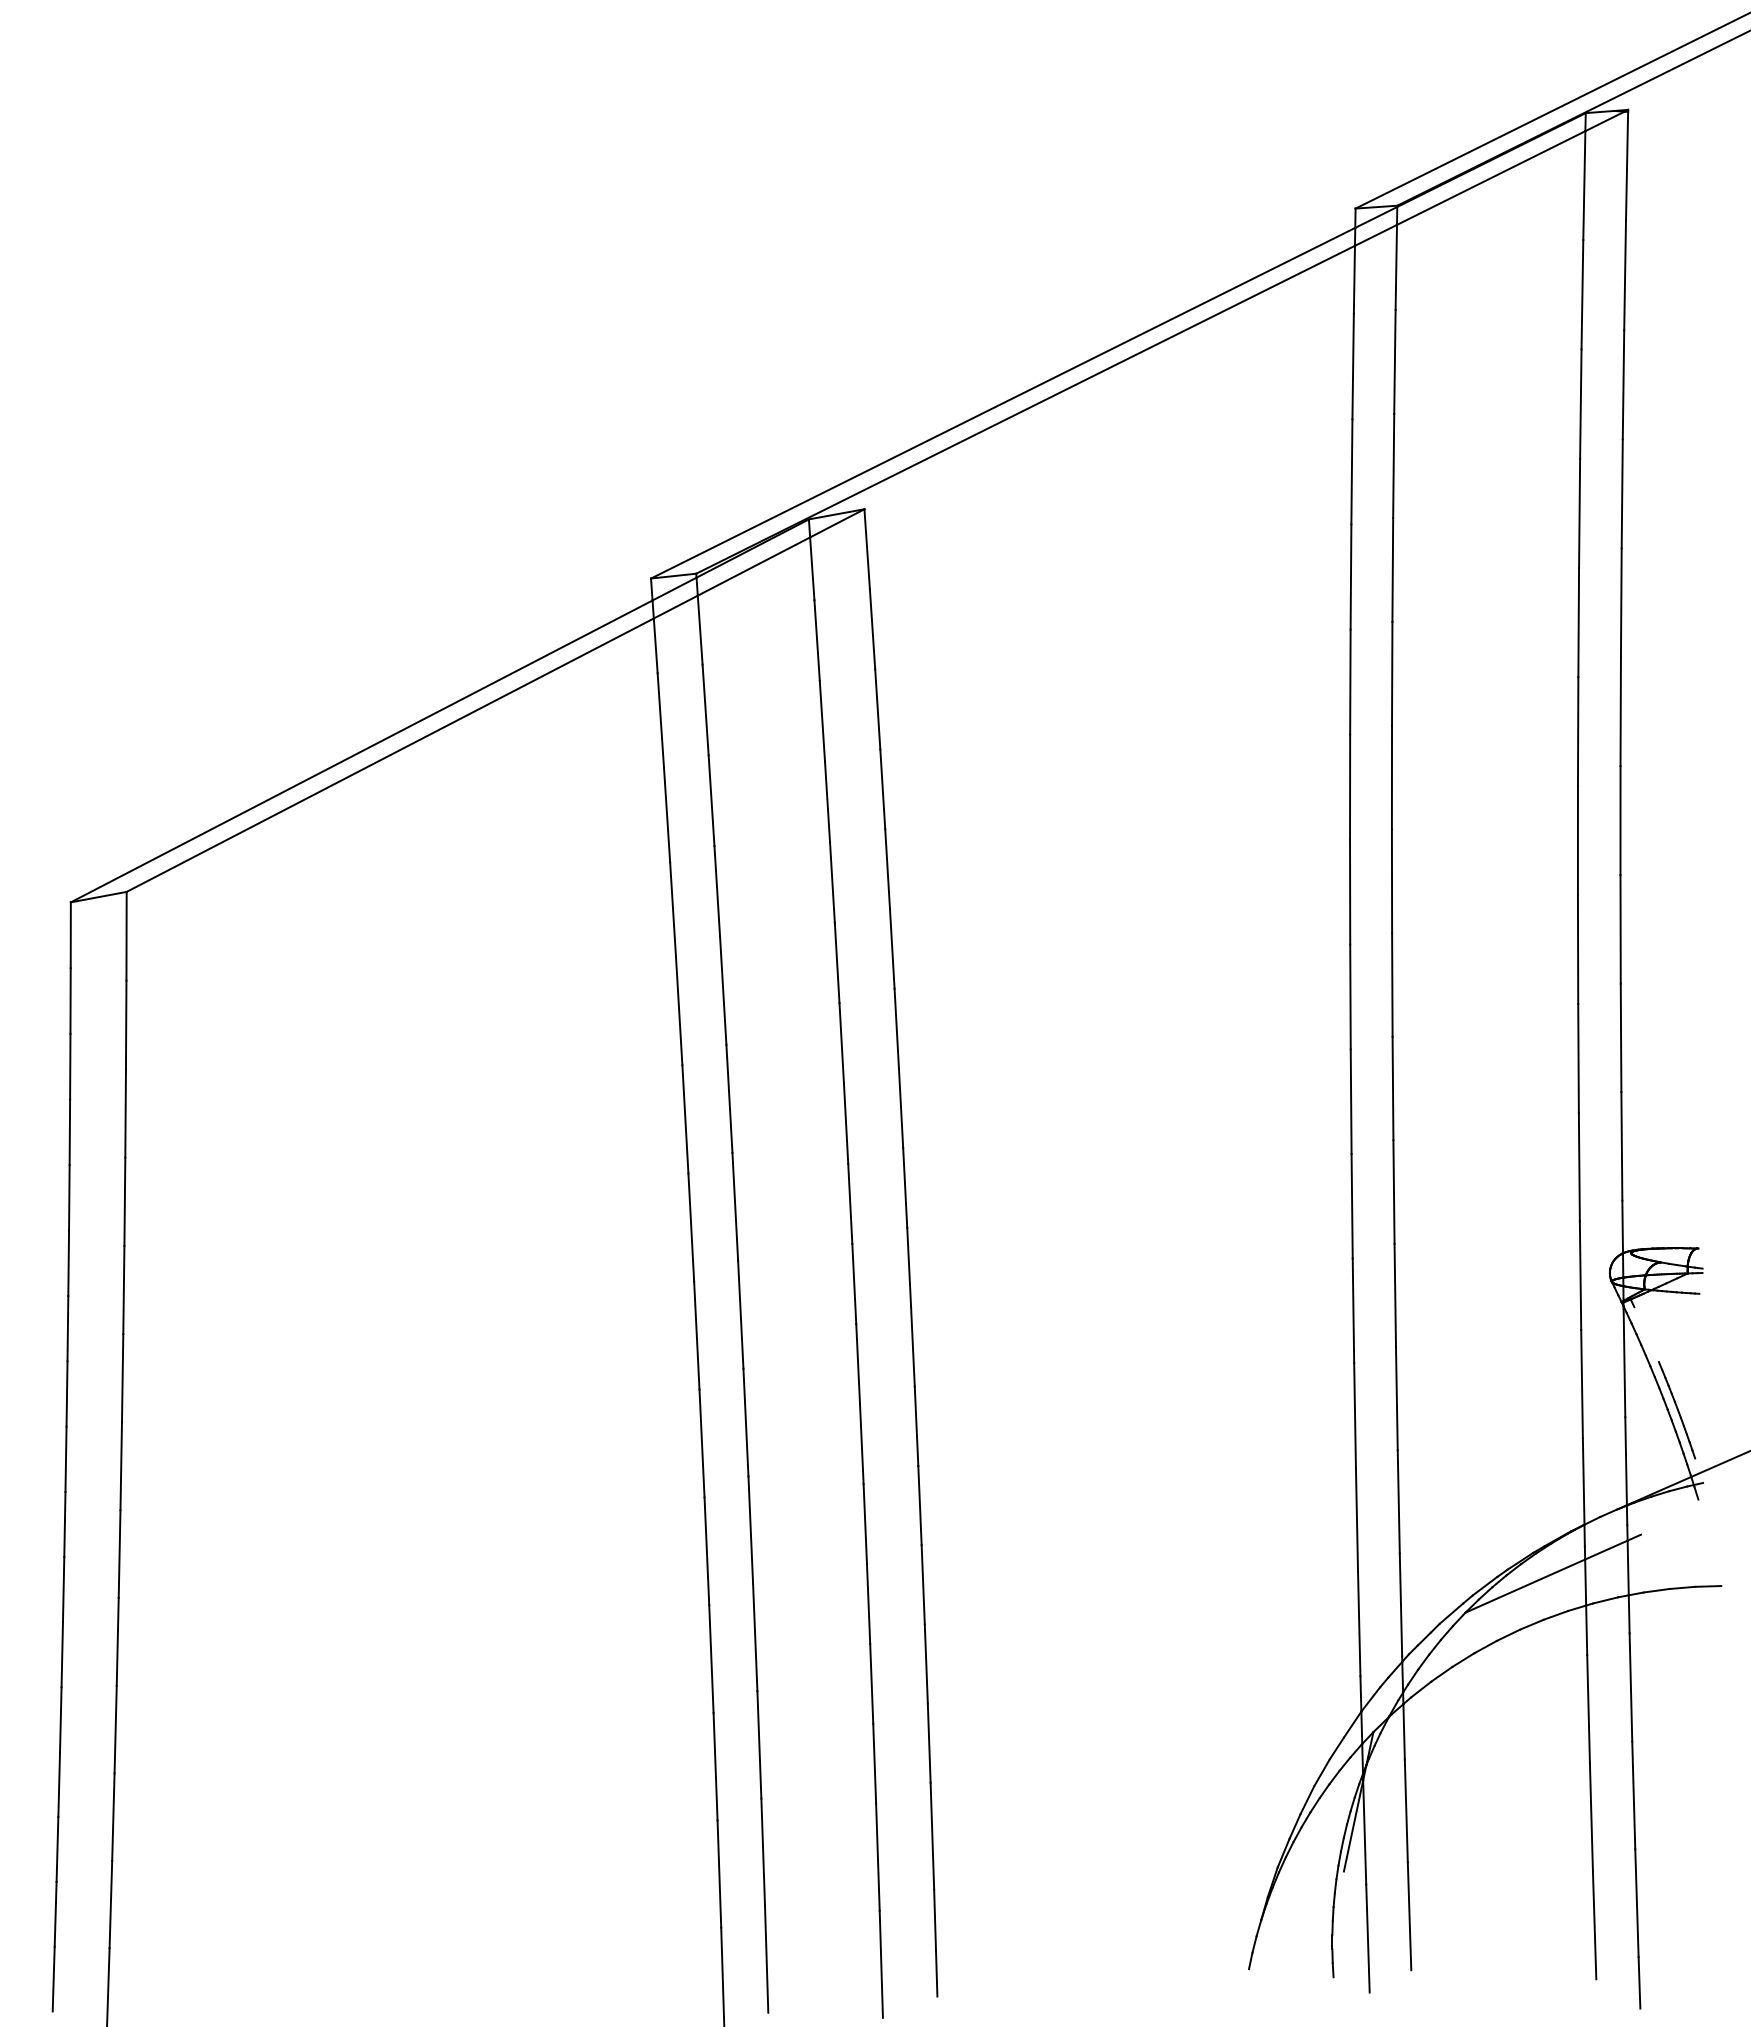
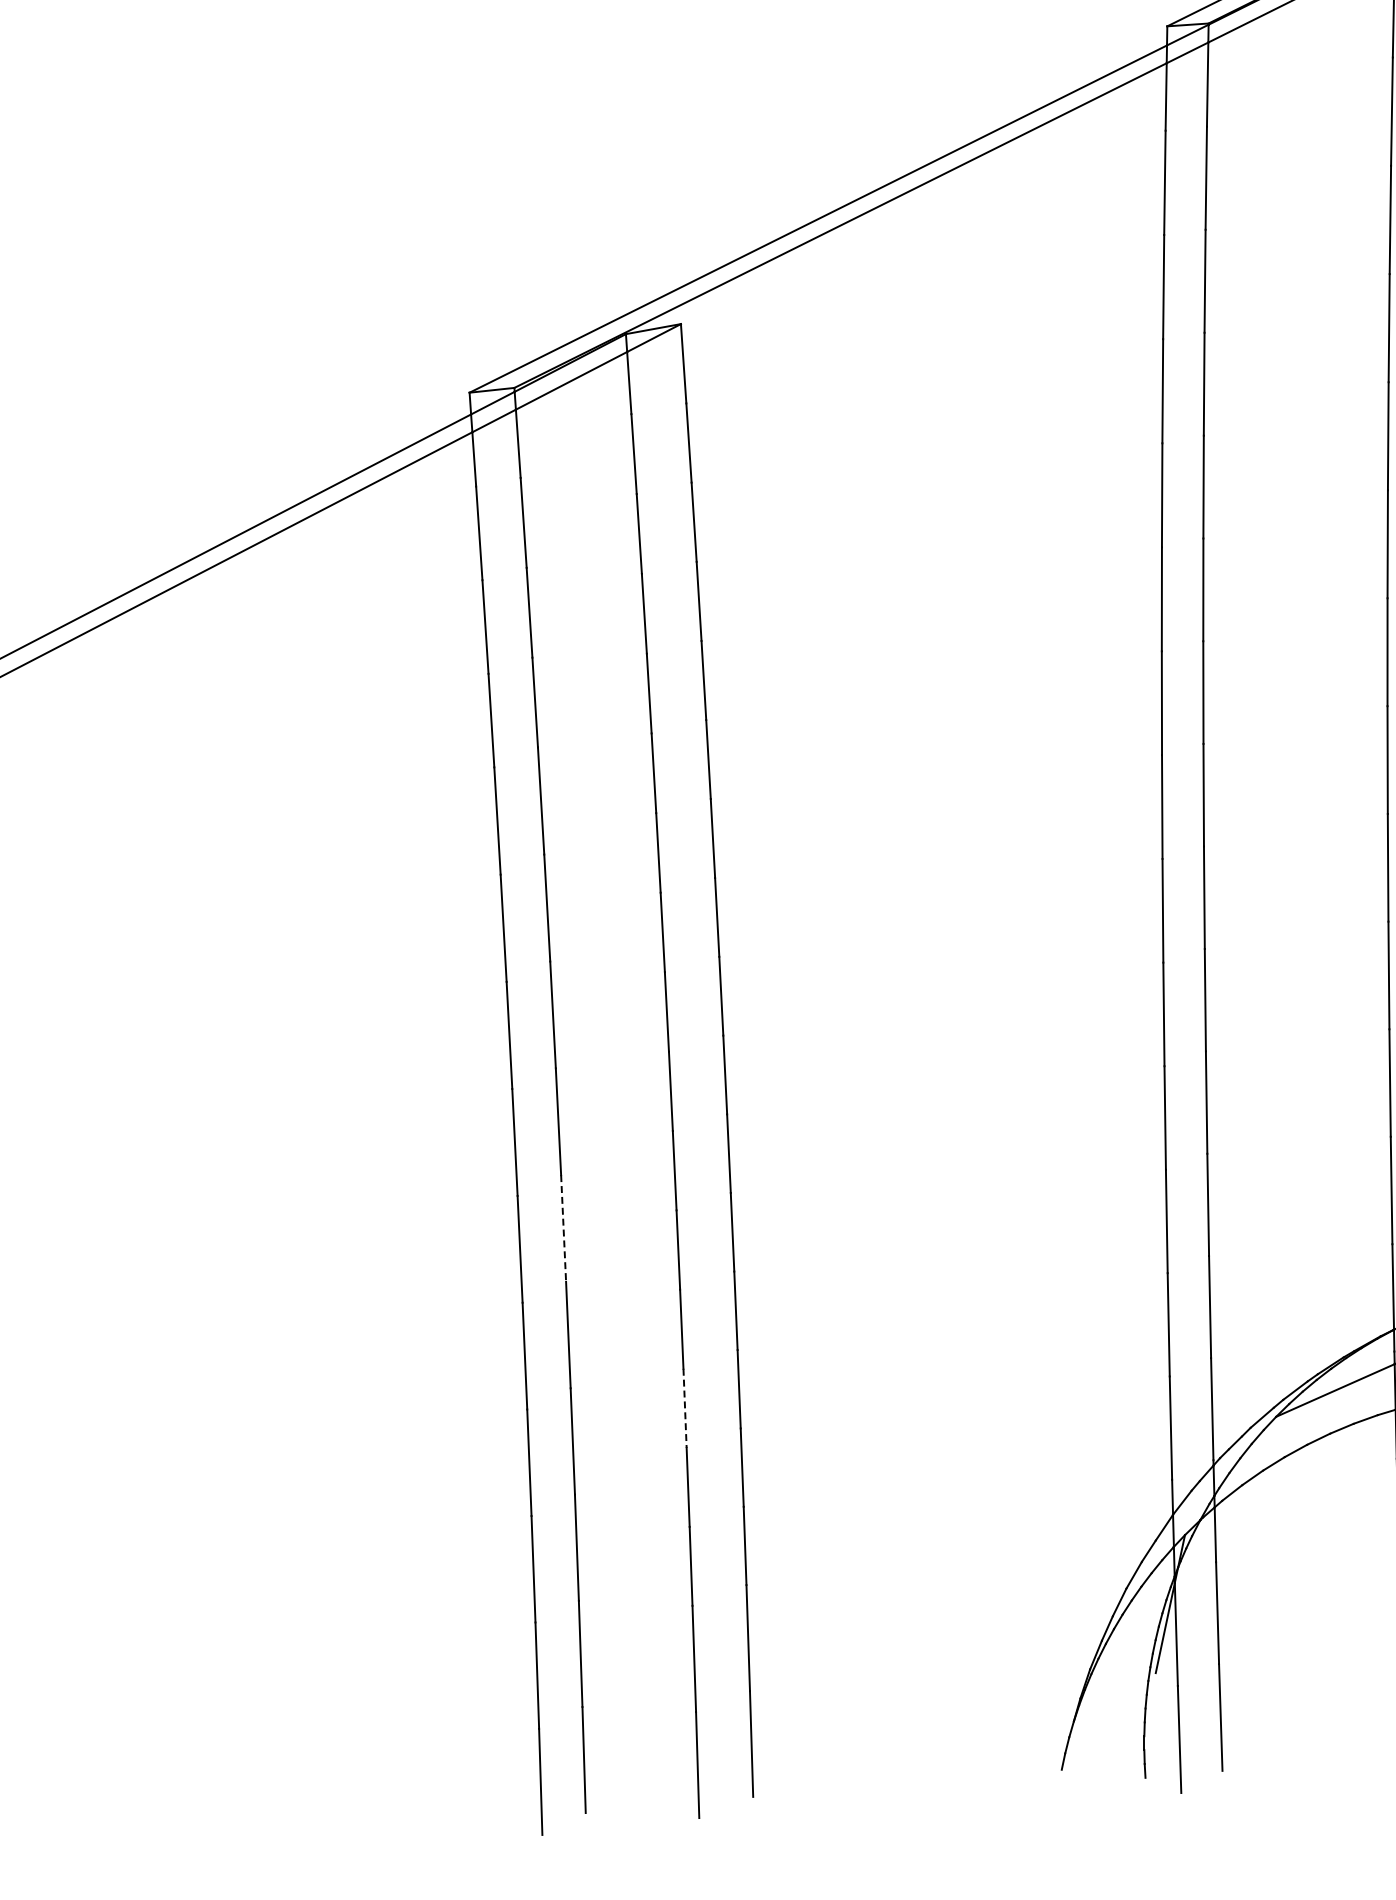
line: (745, 1422) -> (563, 1228), solid -> dashed
line: (868, 1604) -> (684, 1408), solid -> dashed

